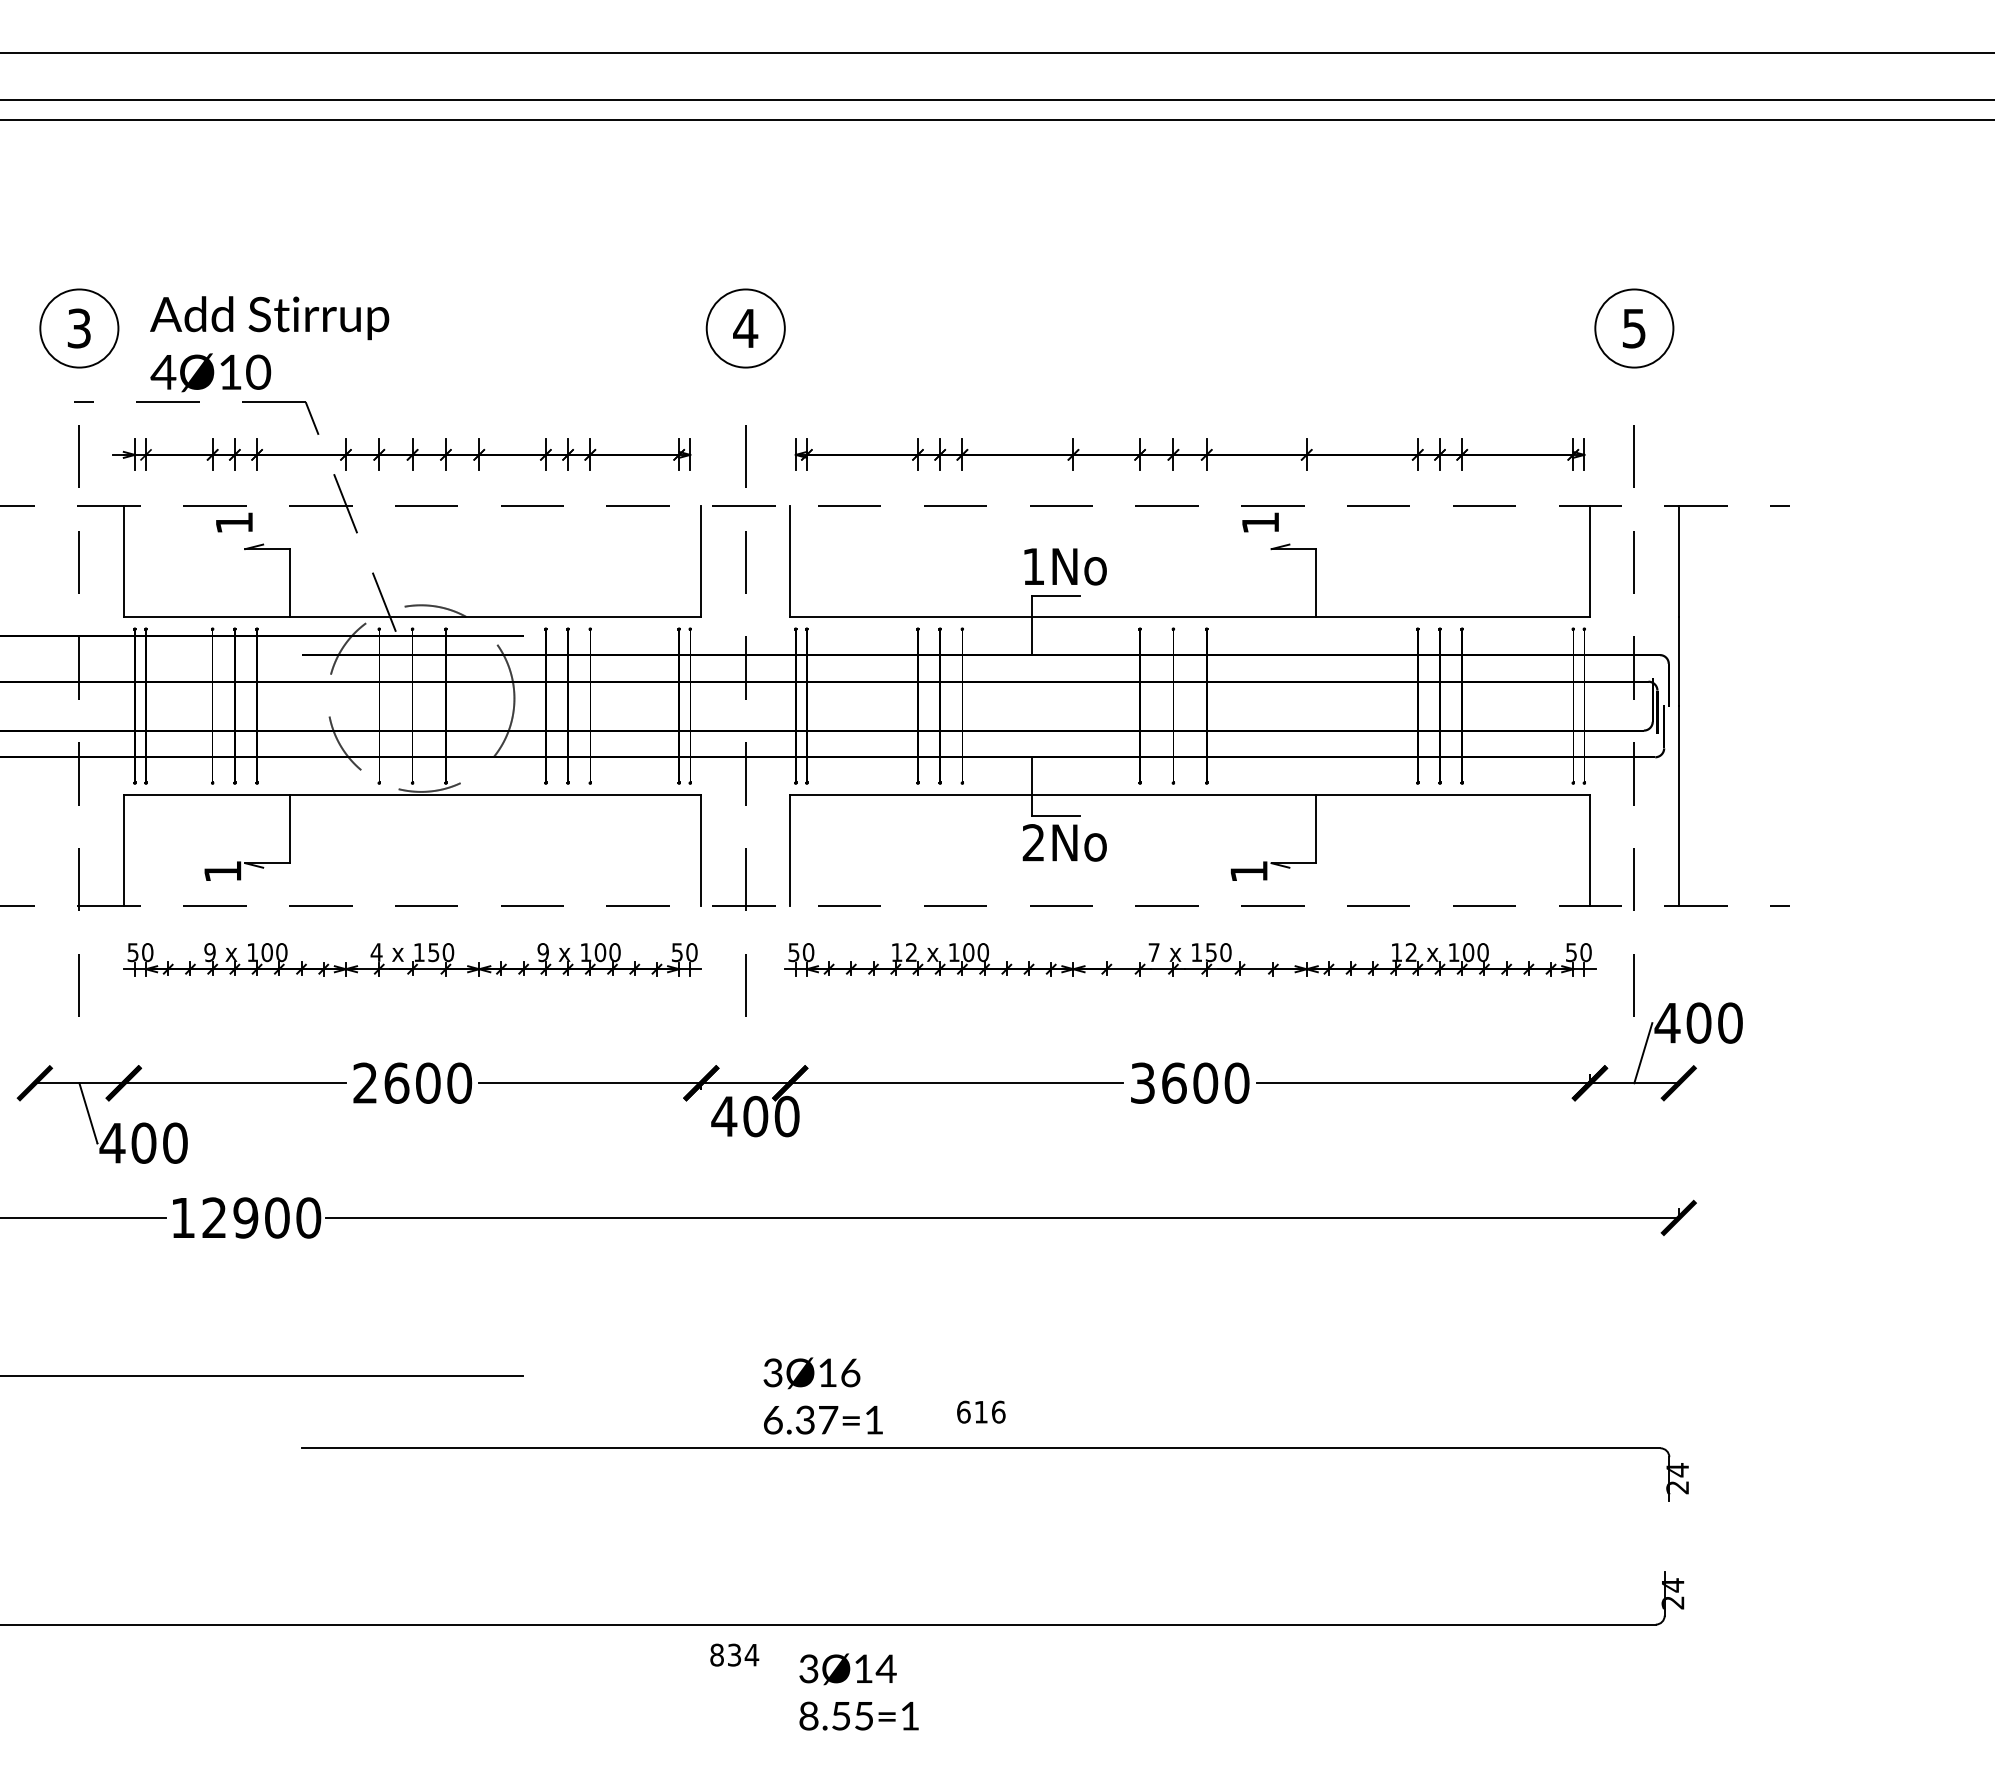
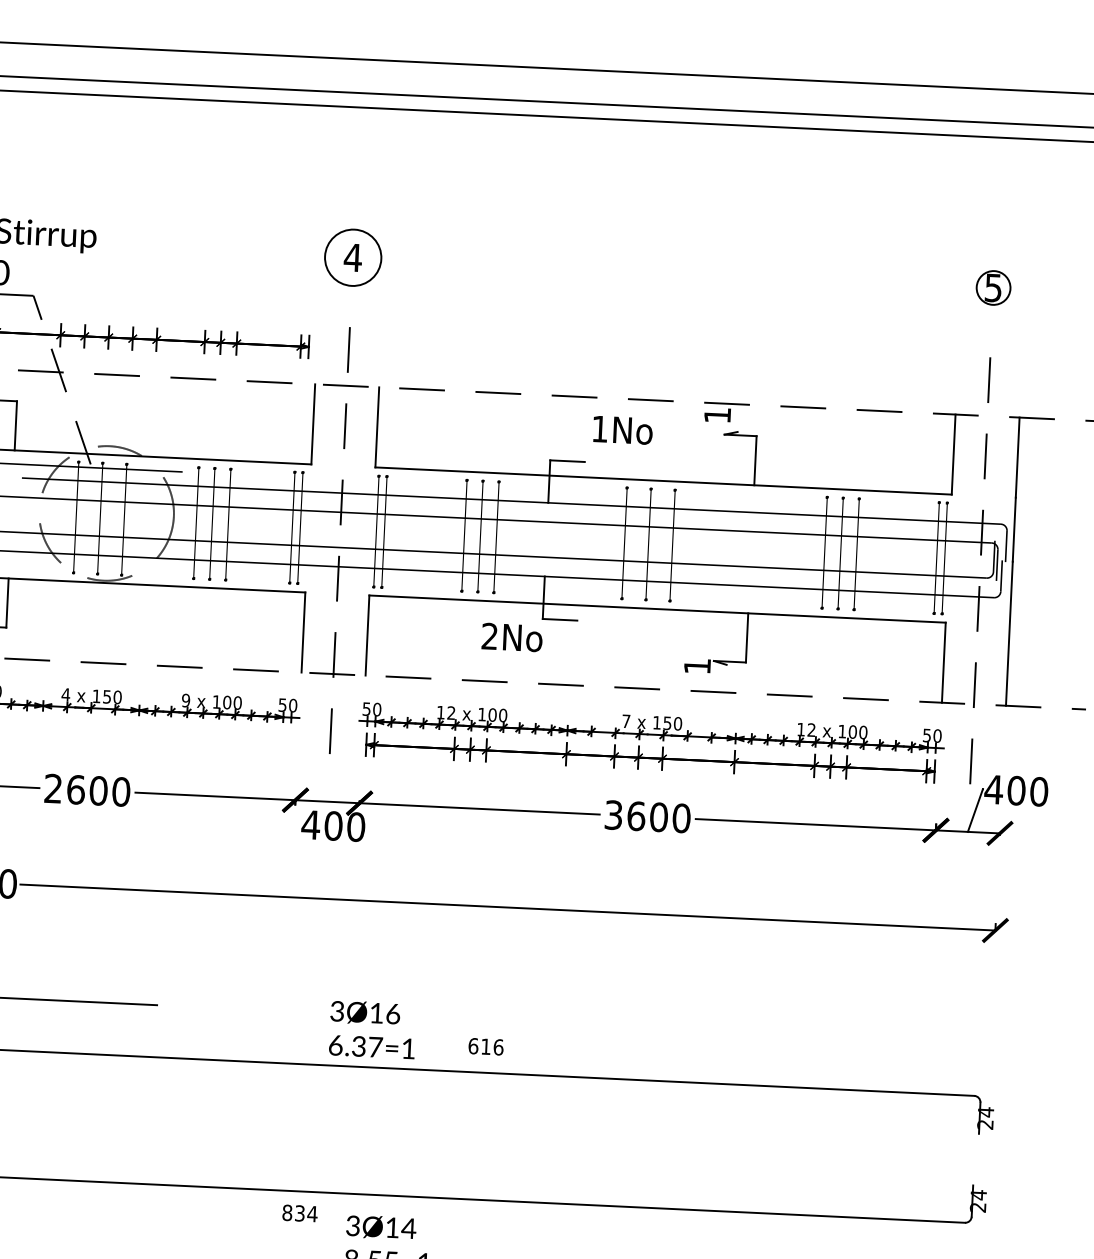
circle: (1634, 328) -> (993, 287), size x0.6
part: (1189, 454) -> (650, 757), moved
text: (1065, 566) -> (622, 430), moved
text: (1064, 842) -> (512, 637), moved

